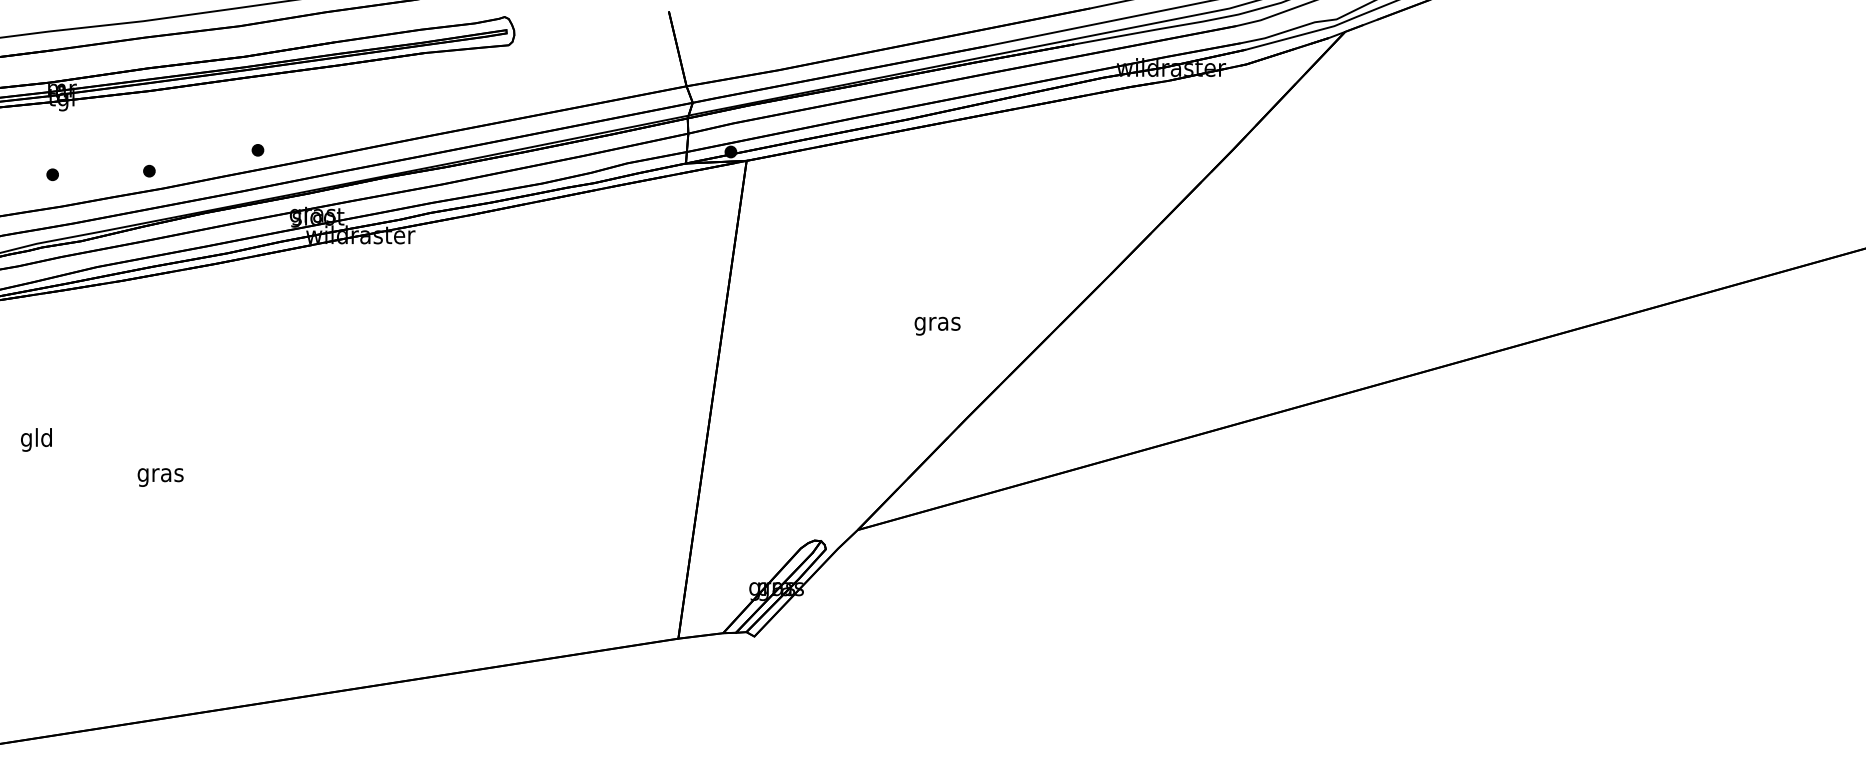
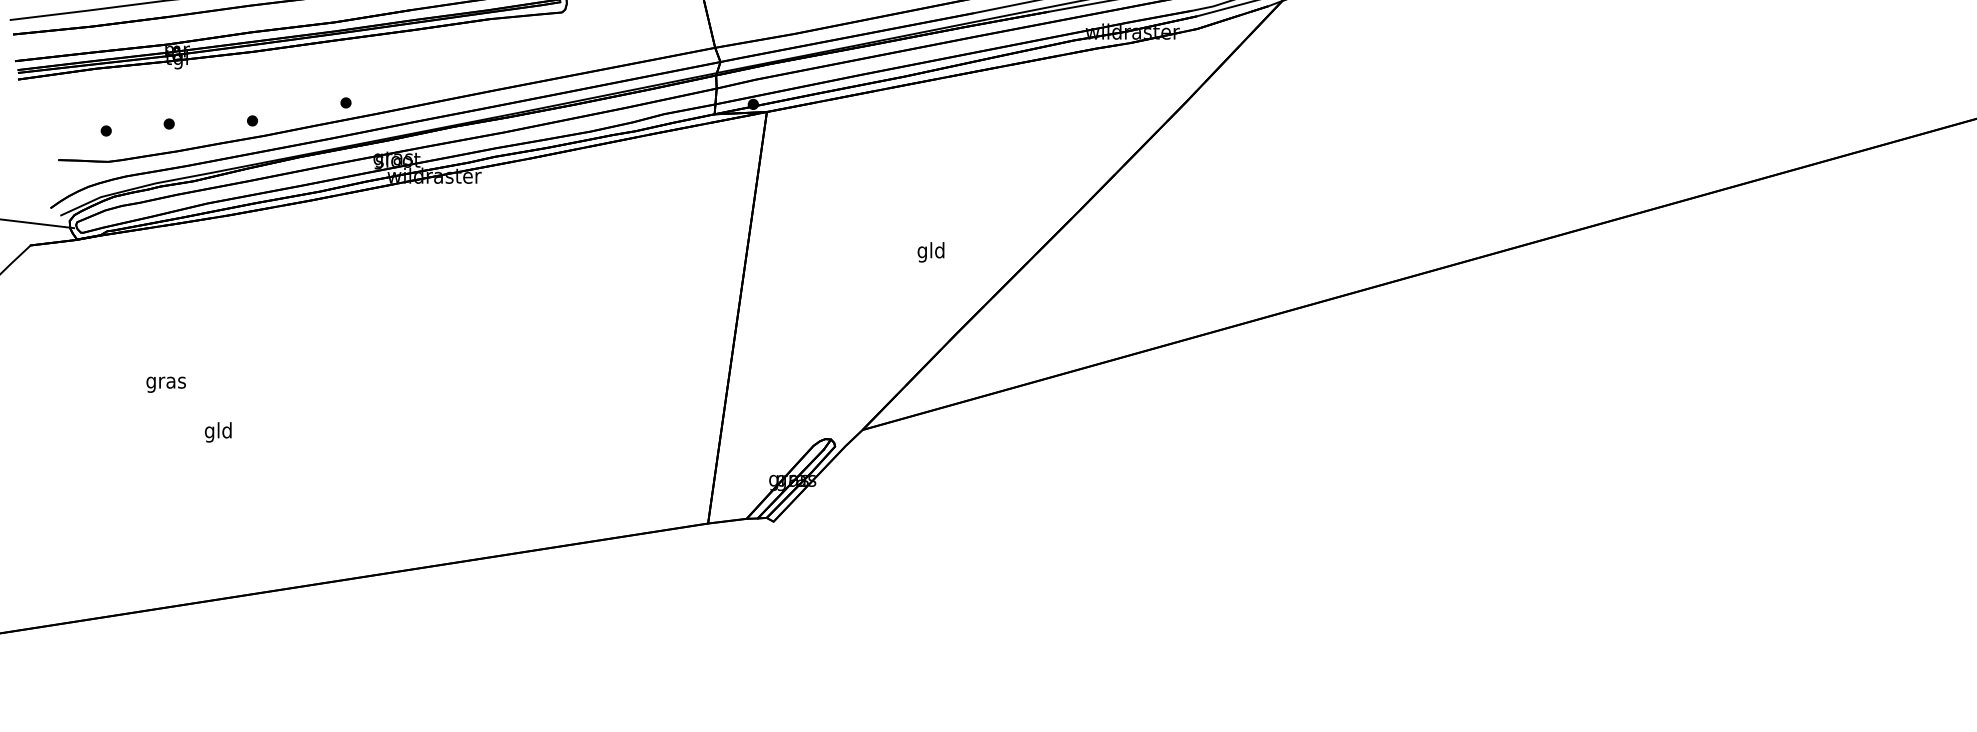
text: (937, 323) -> (931, 252), gras -> gld
text: (36, 440) -> (218, 432), moved
text: (159, 477) -> (165, 384), moved

